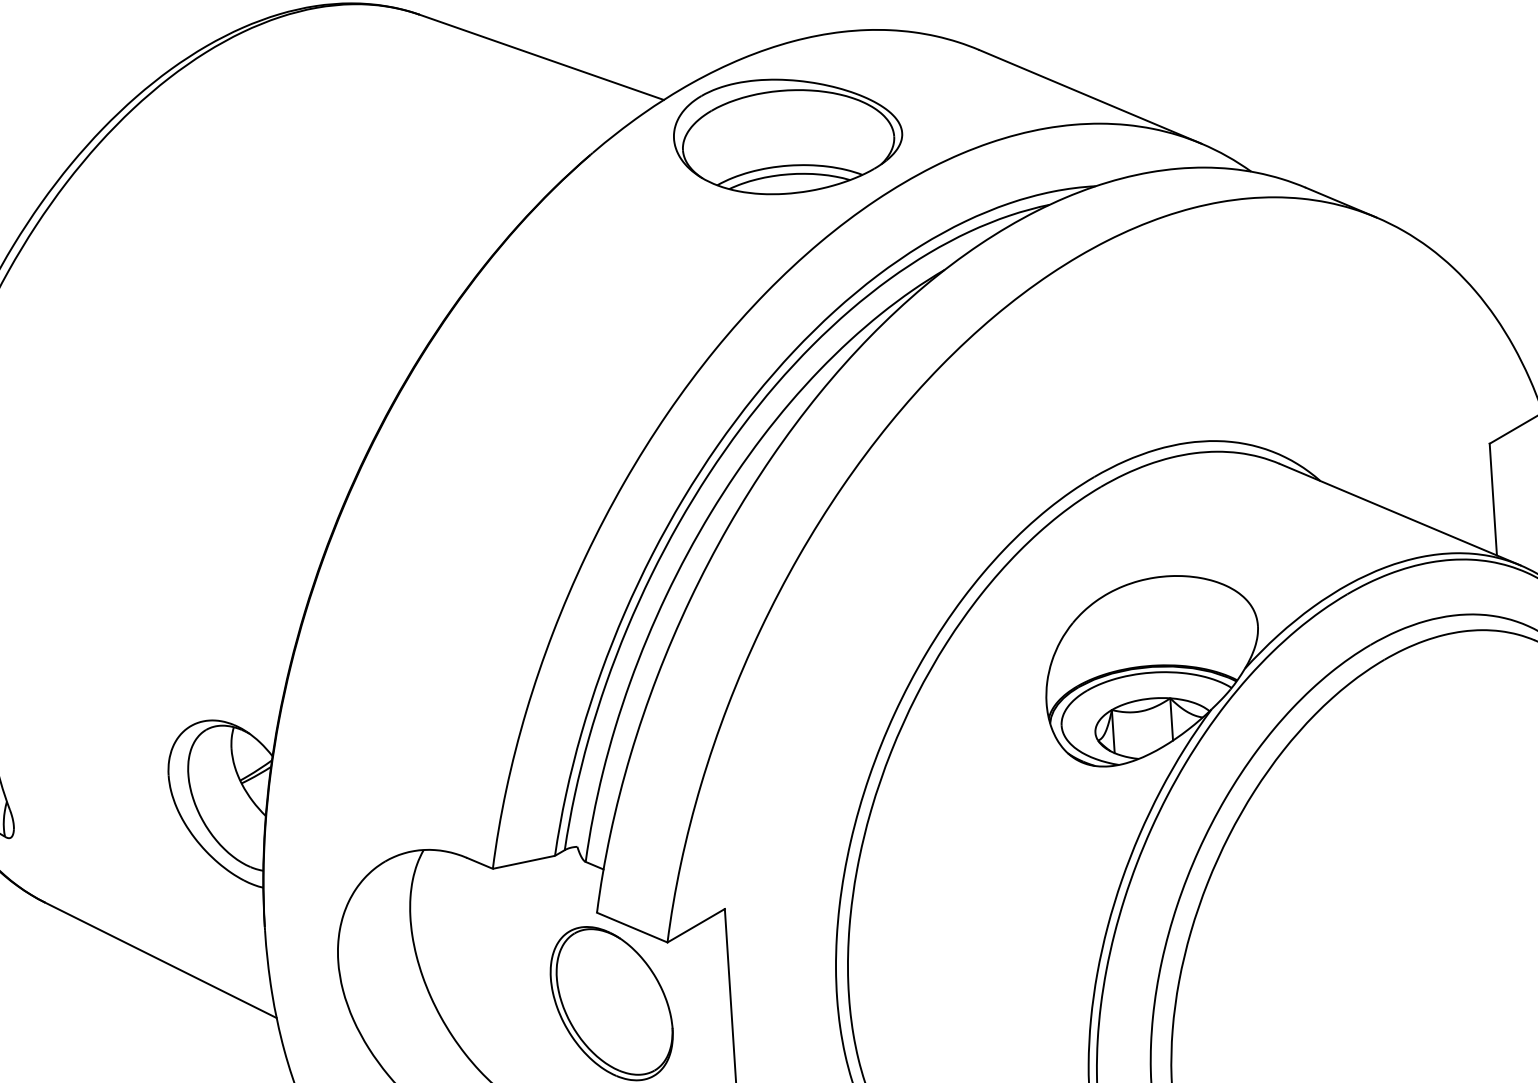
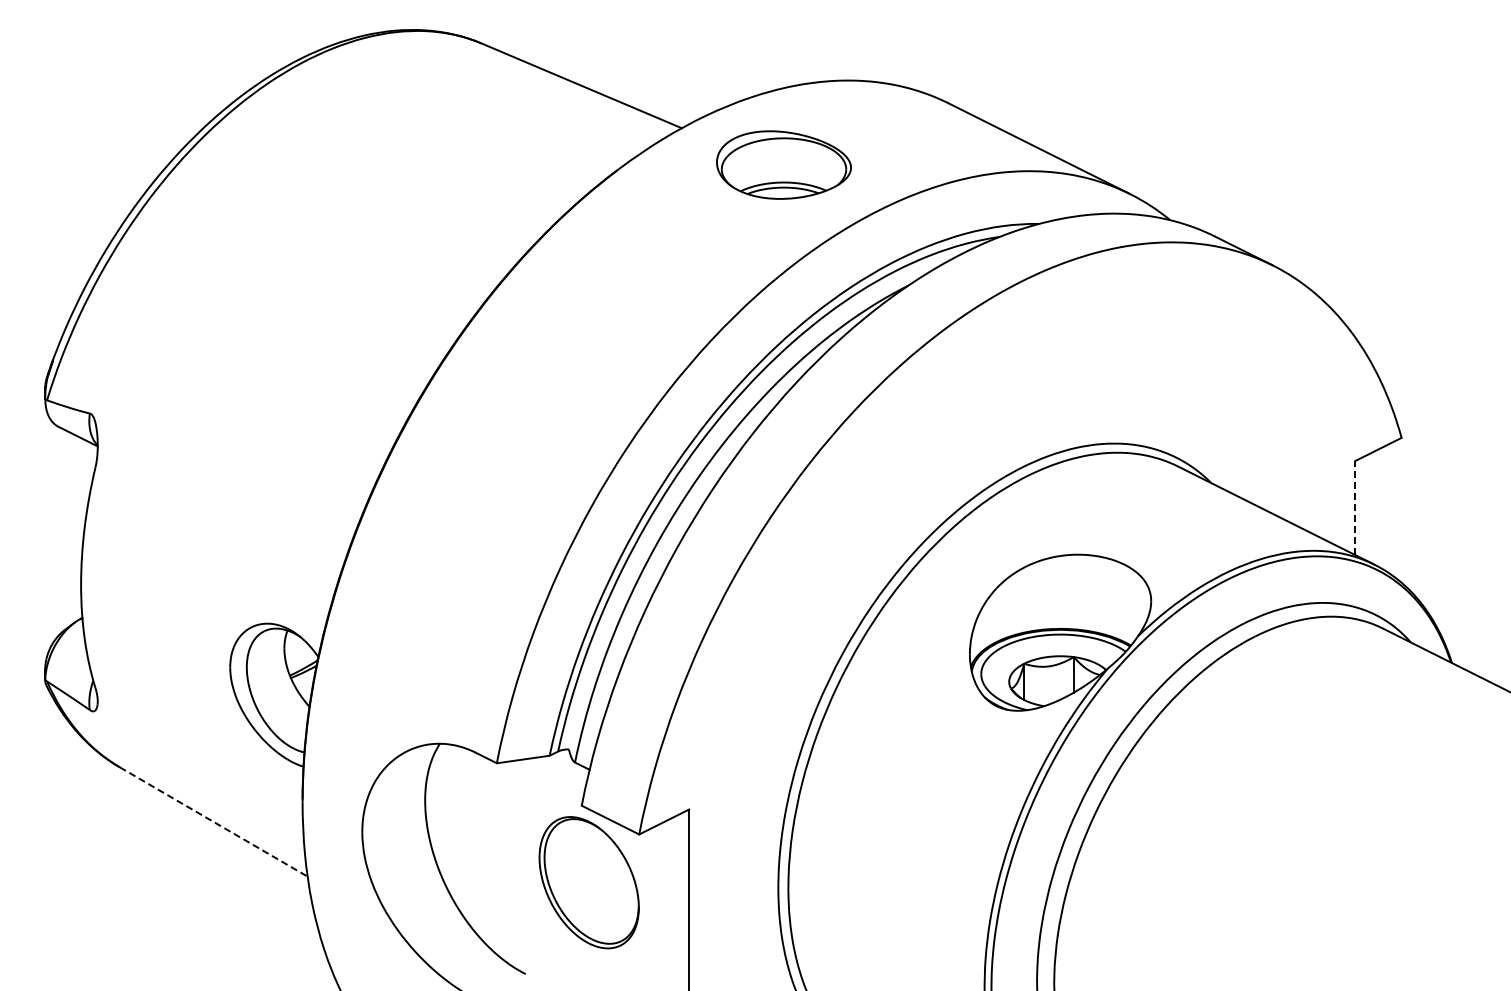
part: (787, 135) -> (783, 164), size x0.7
line: (1493, 498) -> (1355, 507), solid -> dashed
line: (160, 959) -> (213, 821), solid -> dashed

